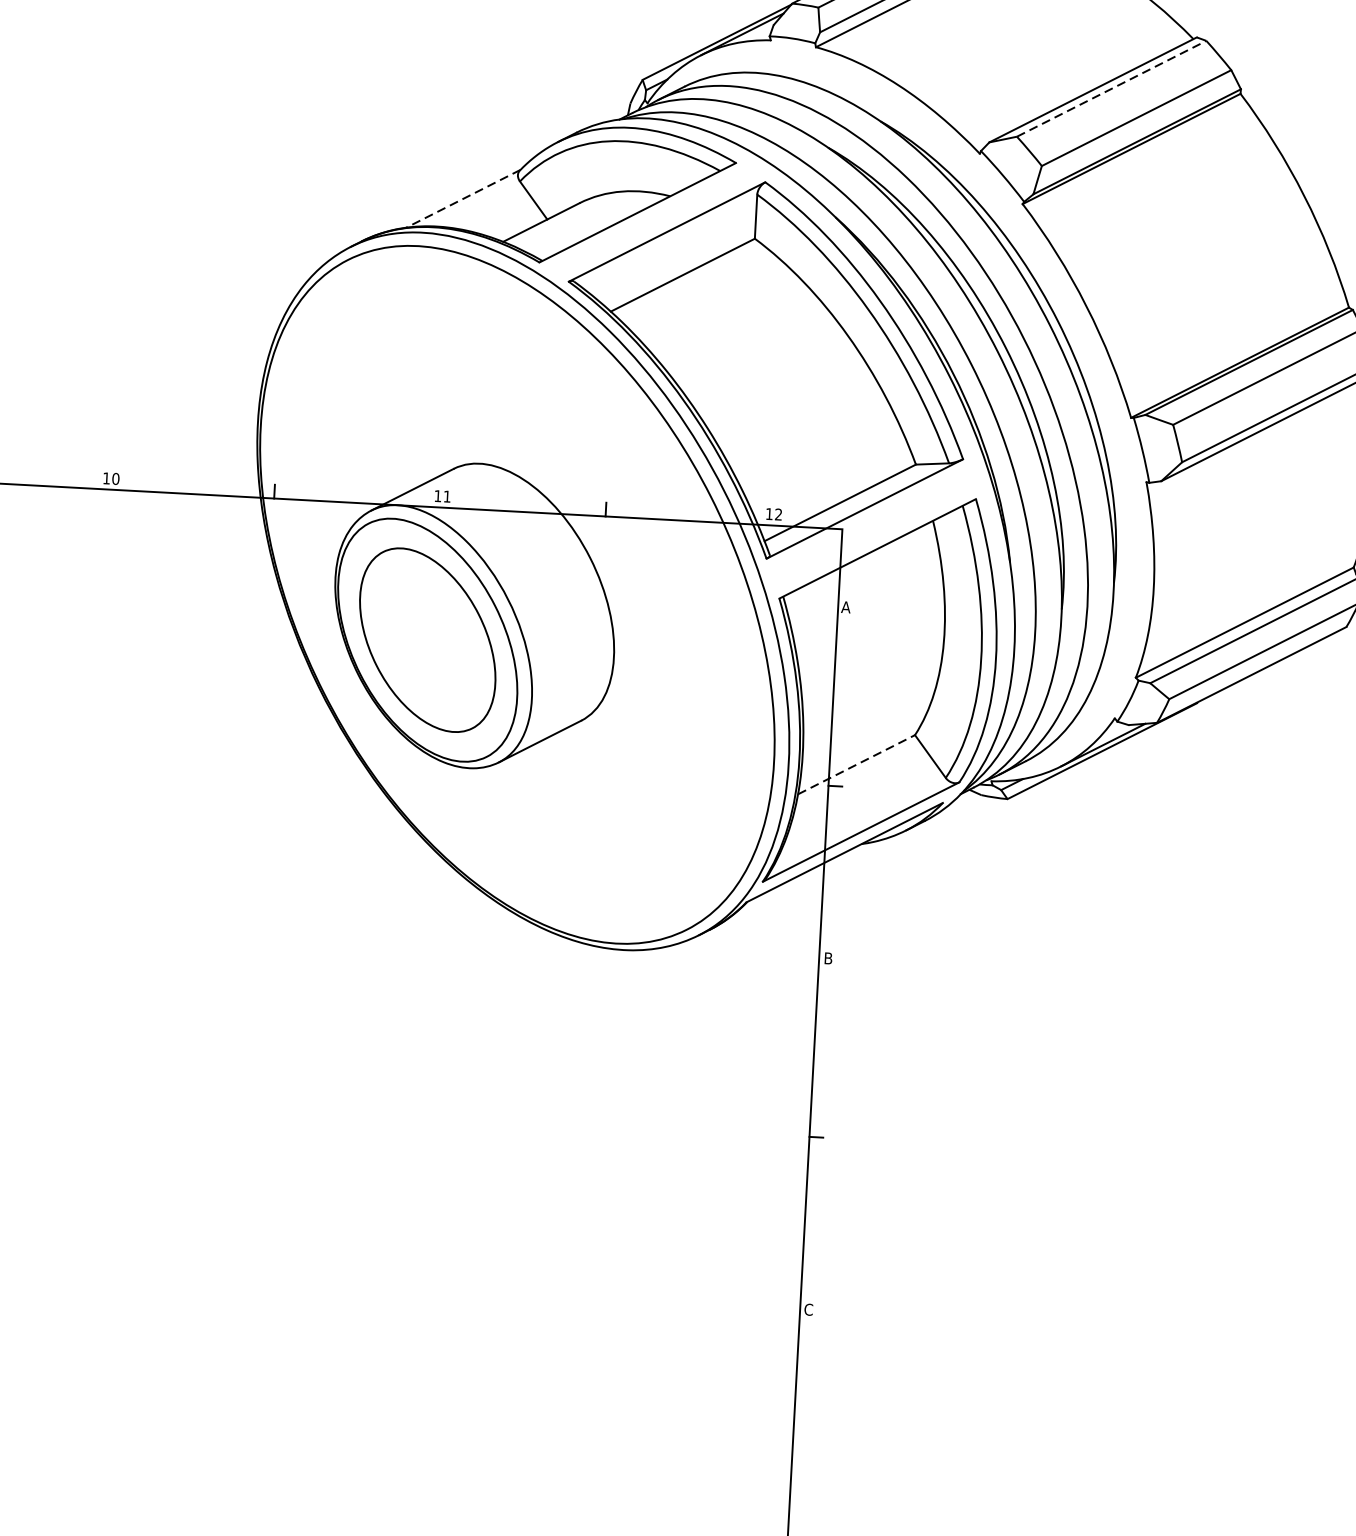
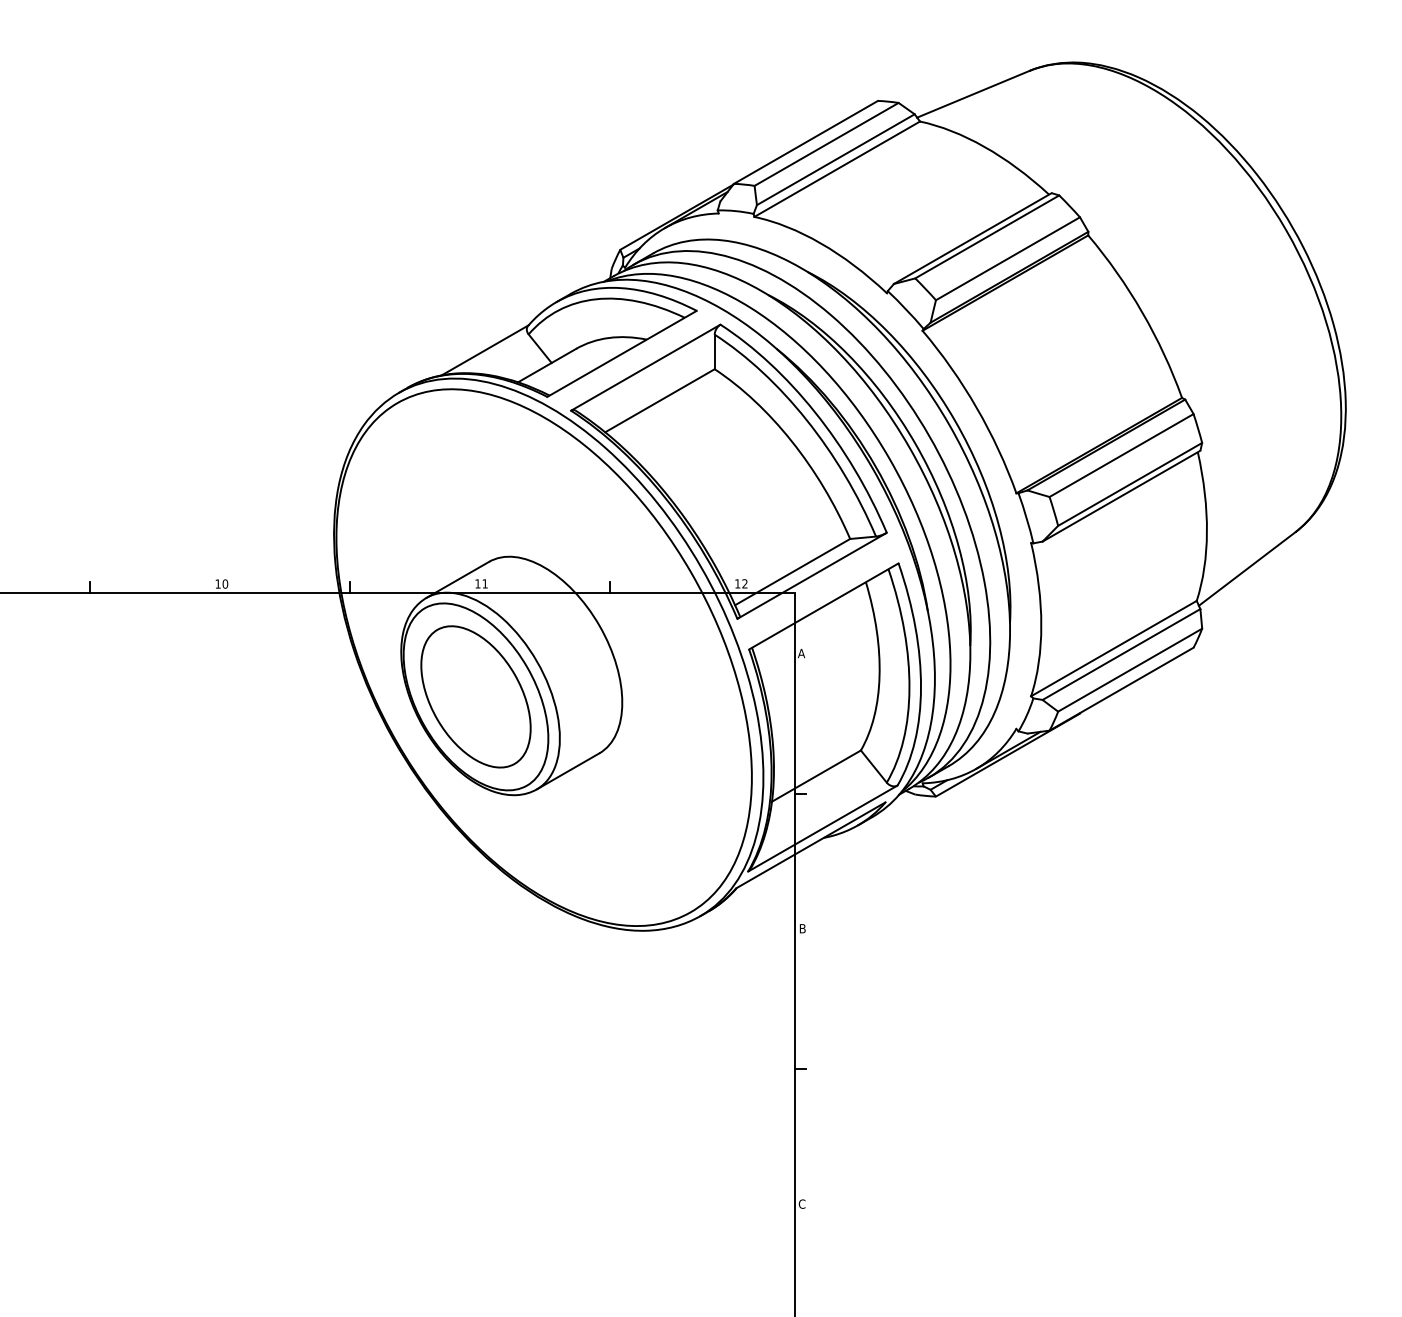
line: (1111, 88) -> (987, 236), dashed -> solid
line: (462, 198) -> (484, 350), dashed -> solid
line: (856, 763) -> (816, 775), dashed -> solid

